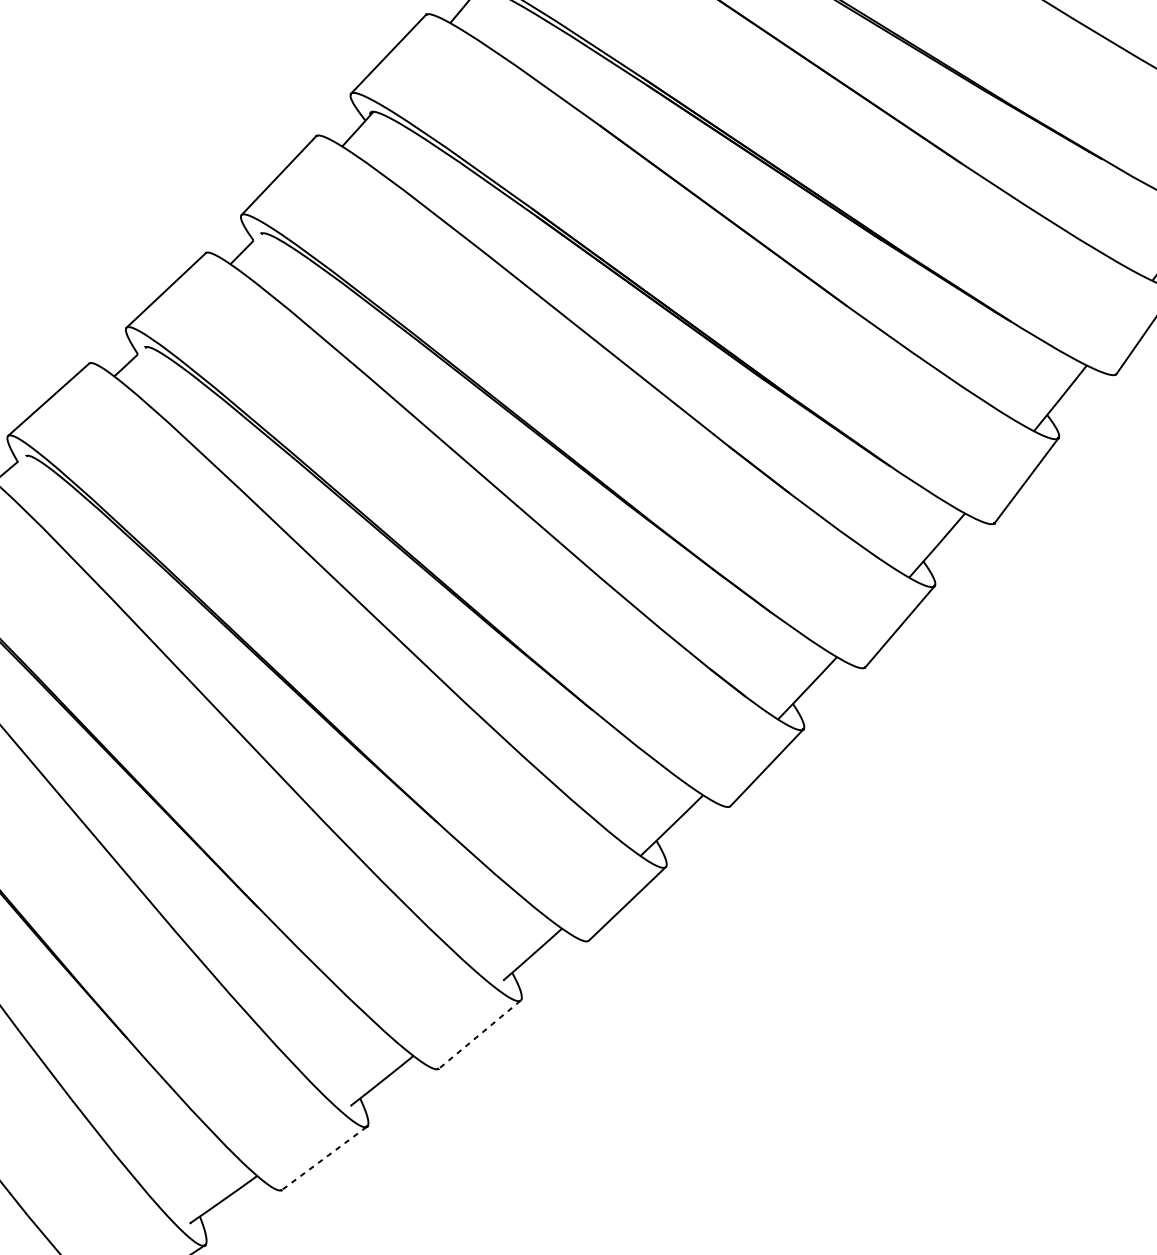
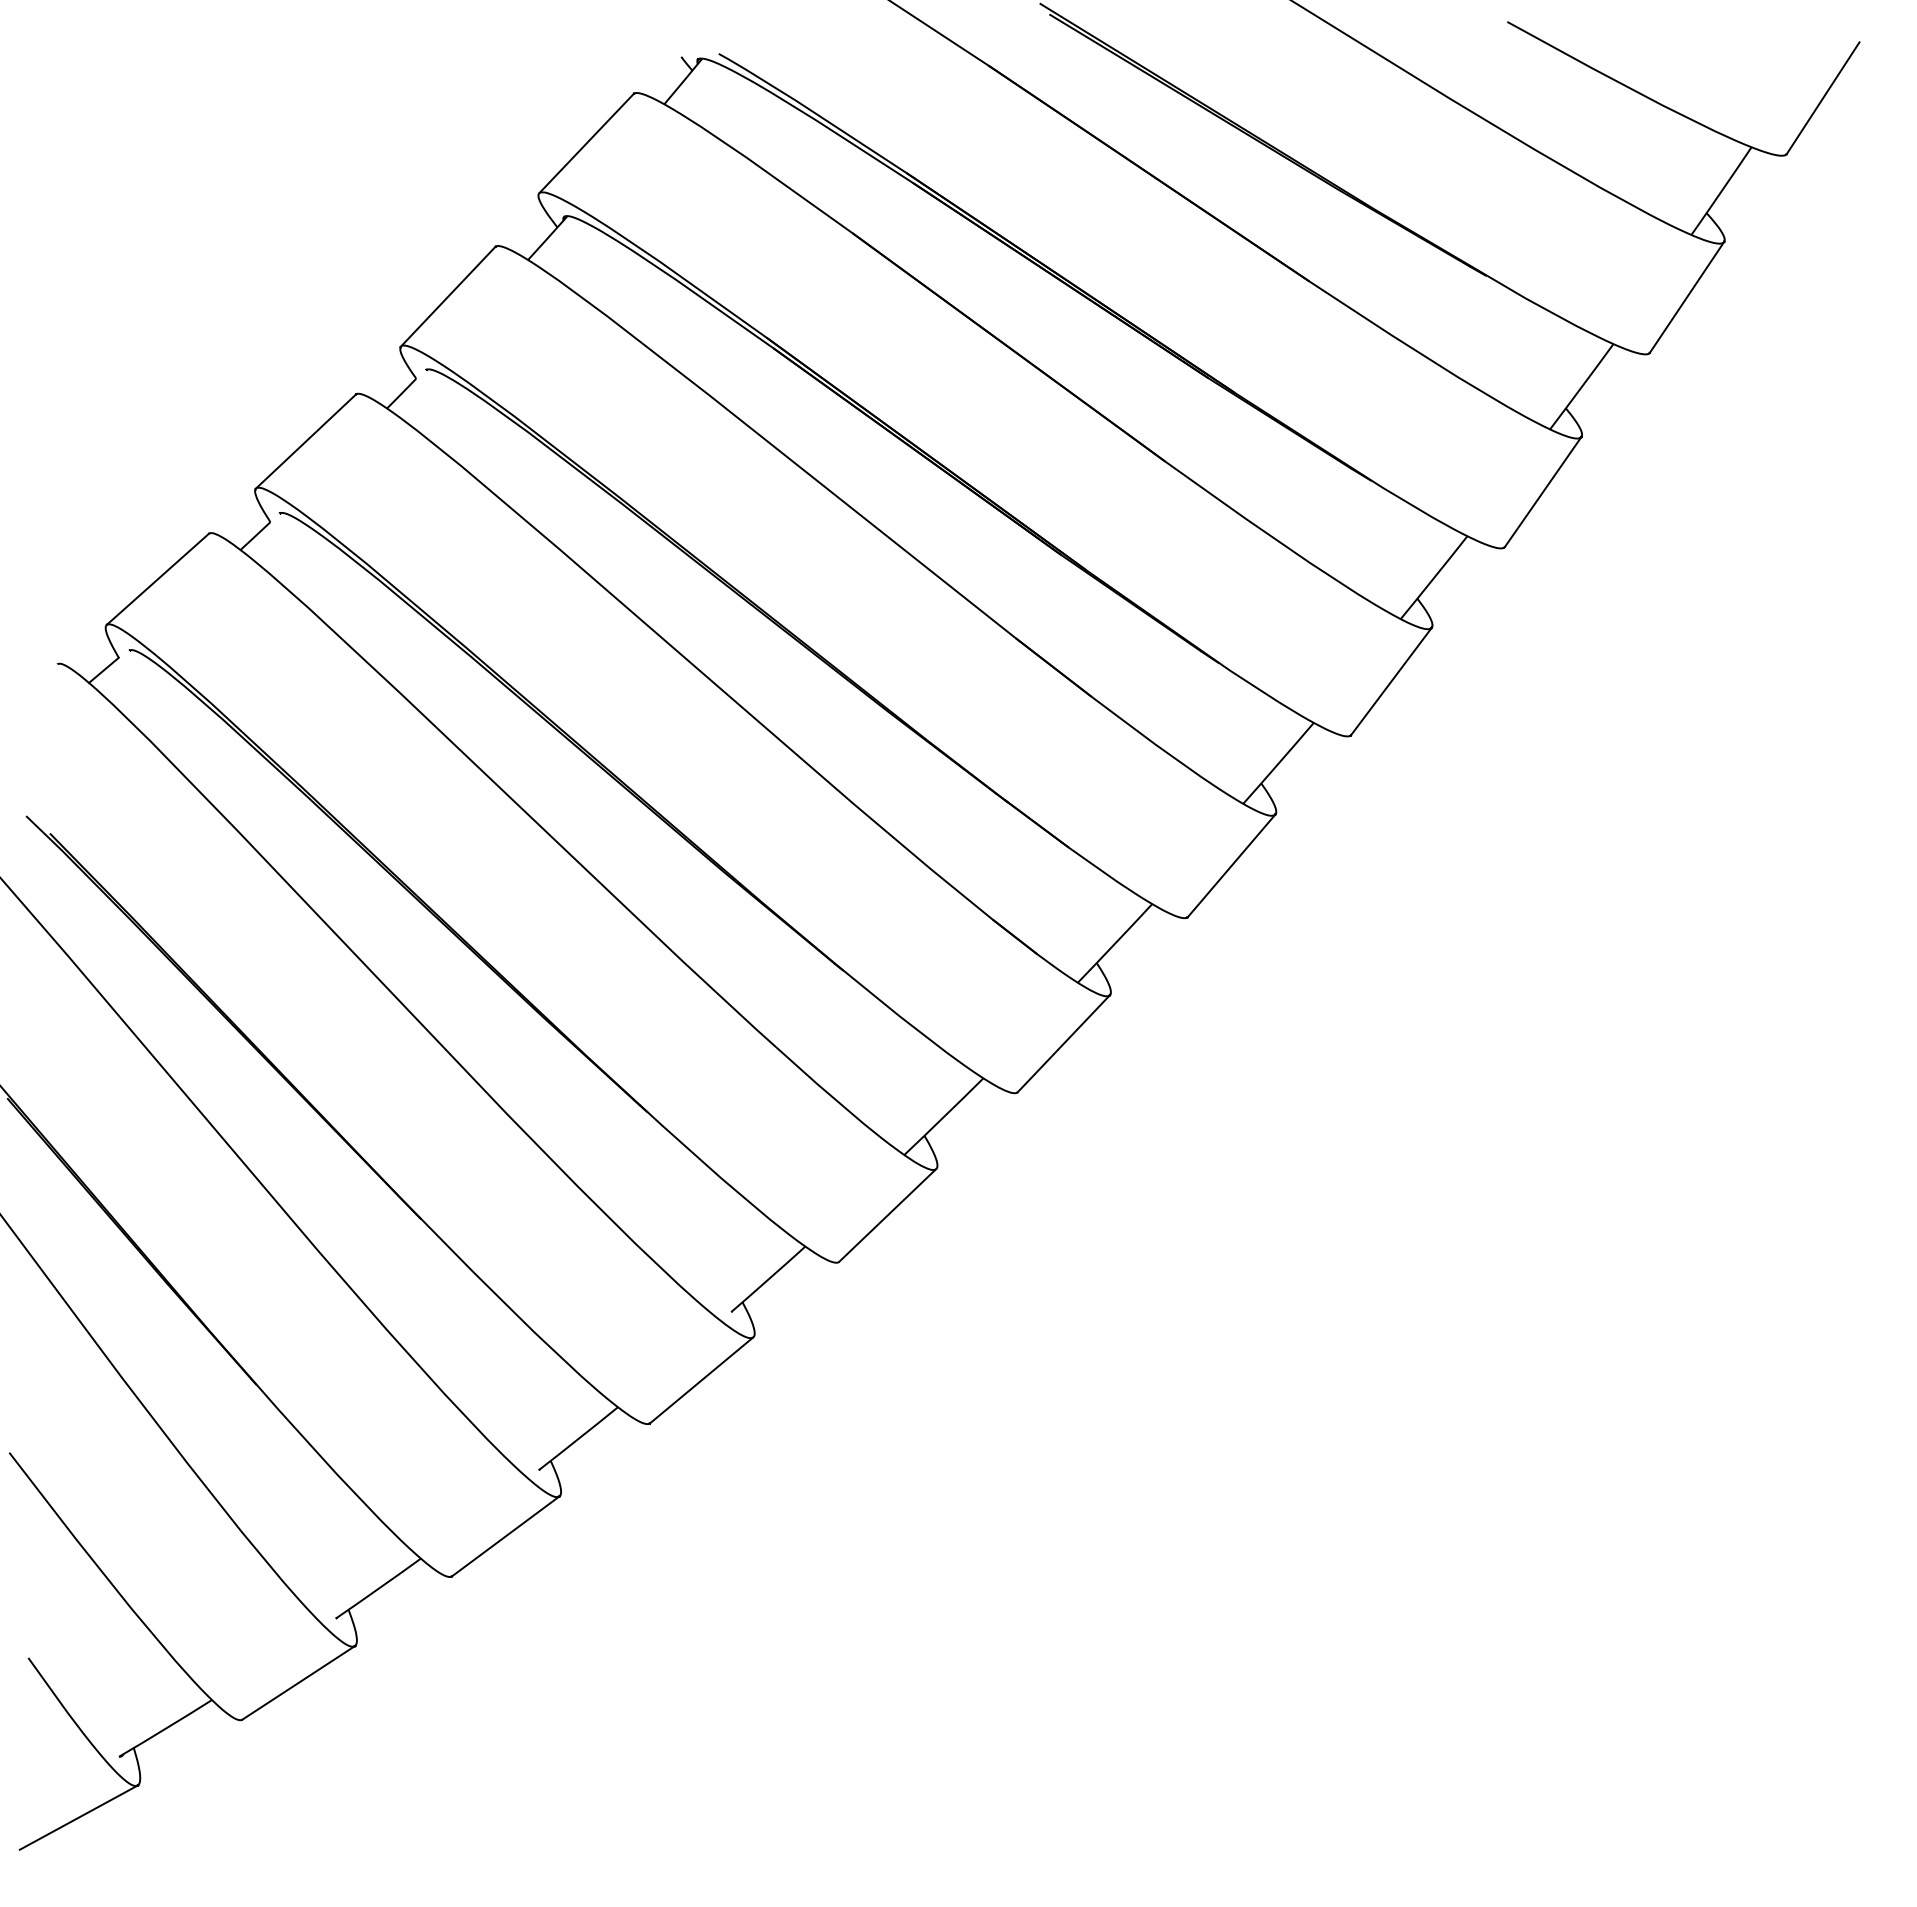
line: (479, 1034) -> (701, 1380), dashed -> solid
line: (324, 1158) -> (505, 1536), dashed -> solid

